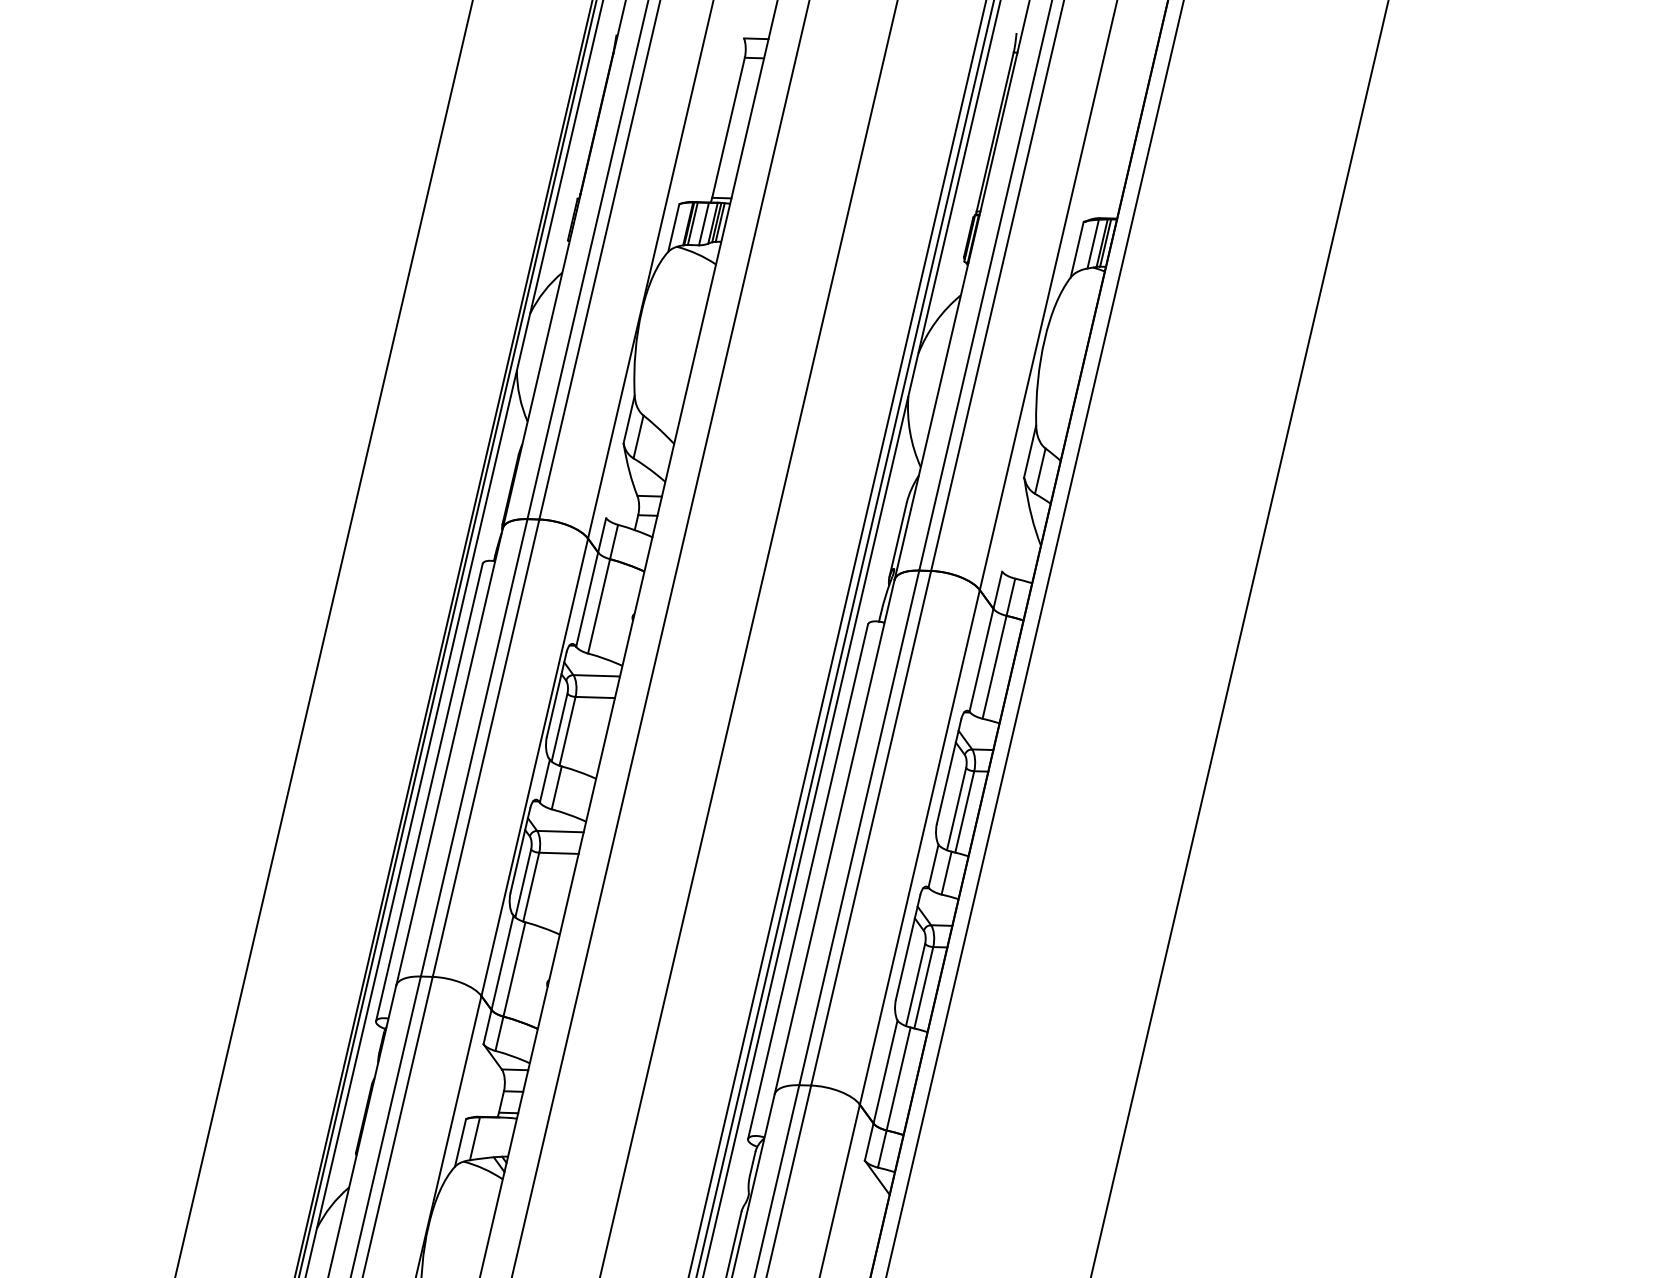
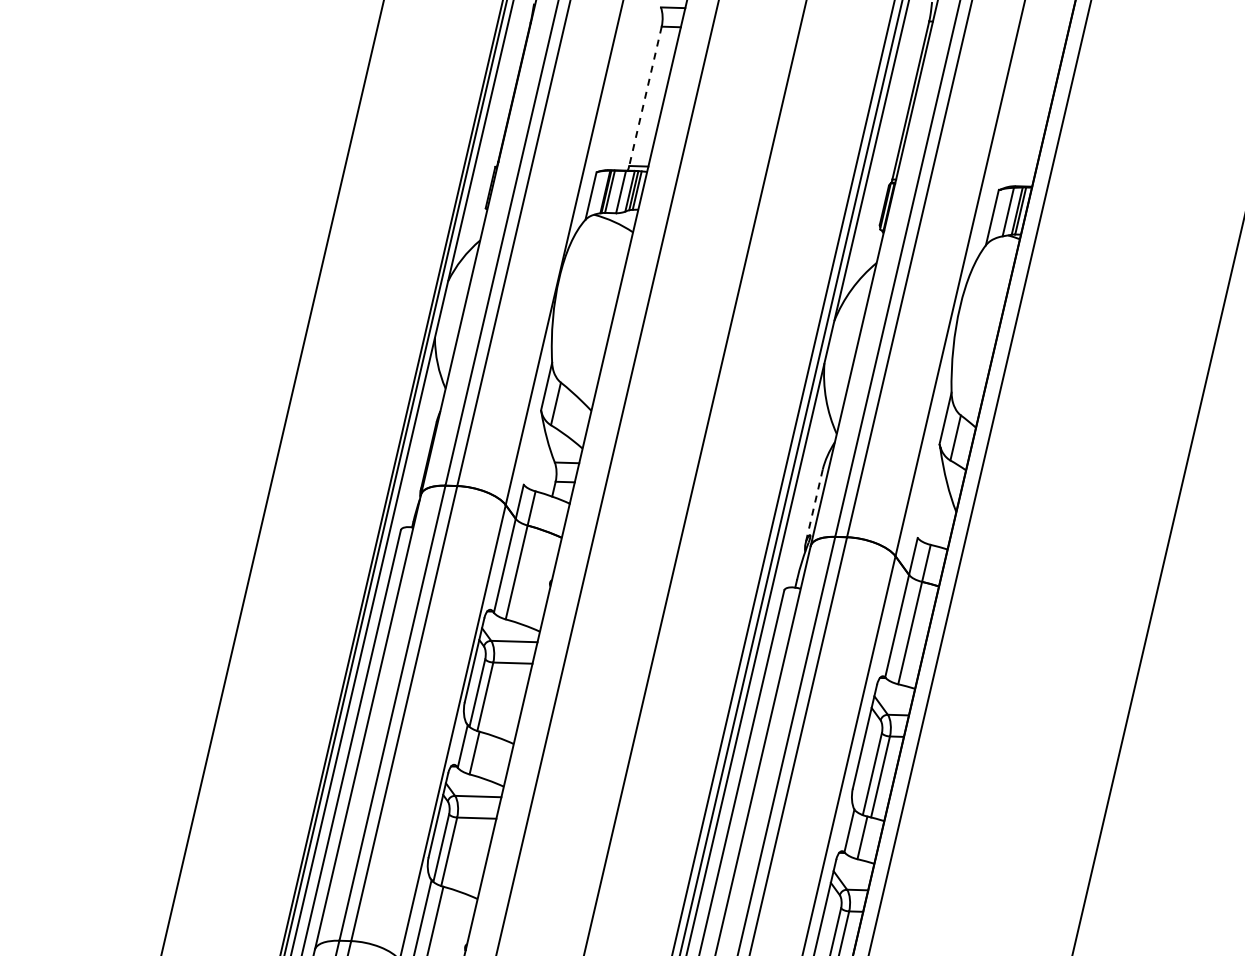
line: (728, 127) -> (645, 96), solid -> dashed
line: (897, 540) -> (813, 506), solid -> dashed

